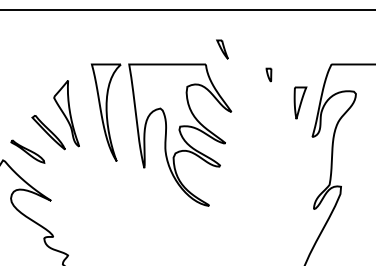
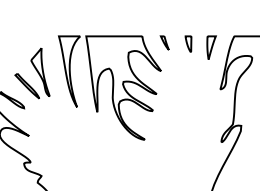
part: (222, 49) -> (164, 42), moved
part: (268, 74) -> (188, 43), size x1.67
part: (300, 102) -> (211, 47), moved

